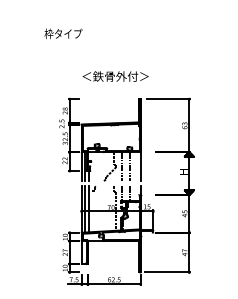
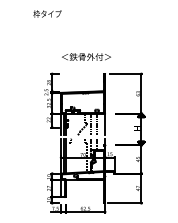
text: (63, 33) -> (47, 13), moved

